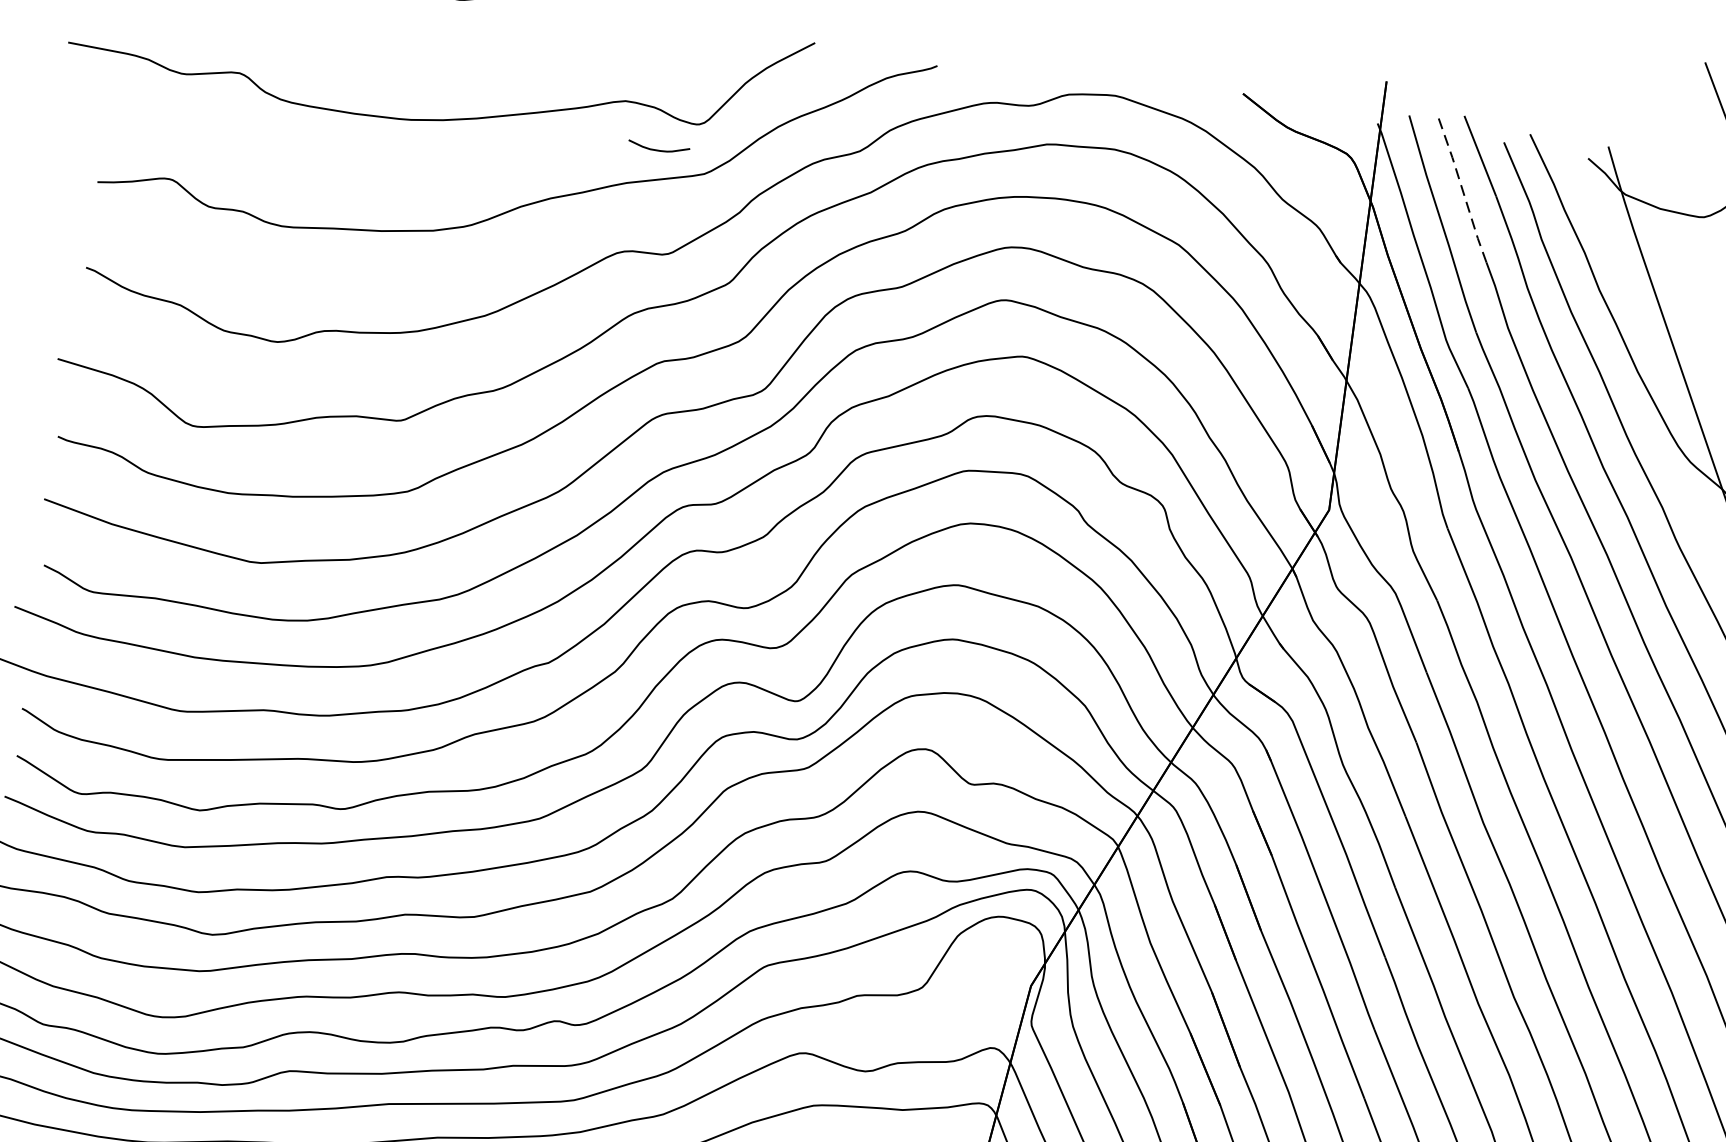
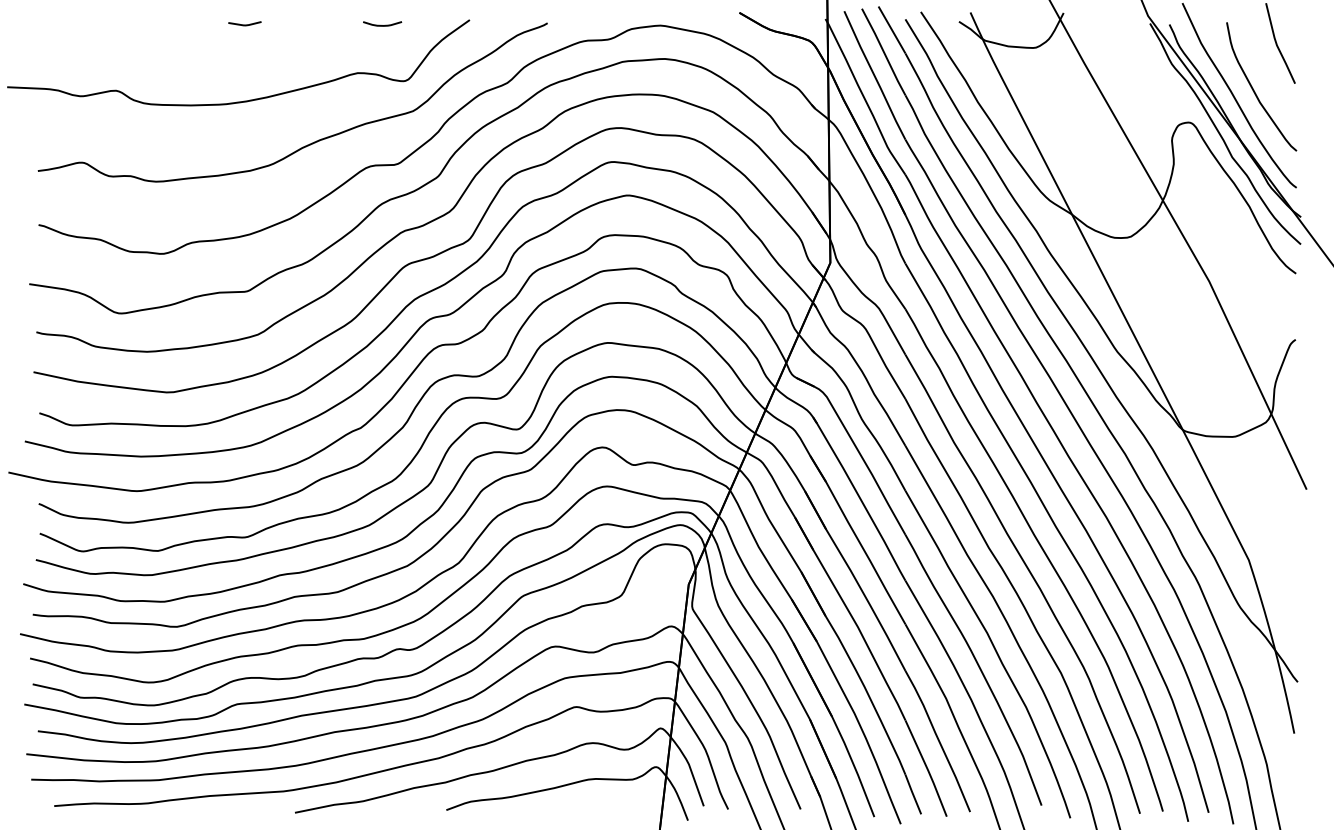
curve: (658, 150) -> (382, 25), moved
line: (1463, 189) -> (884, 52), dashed -> solid

